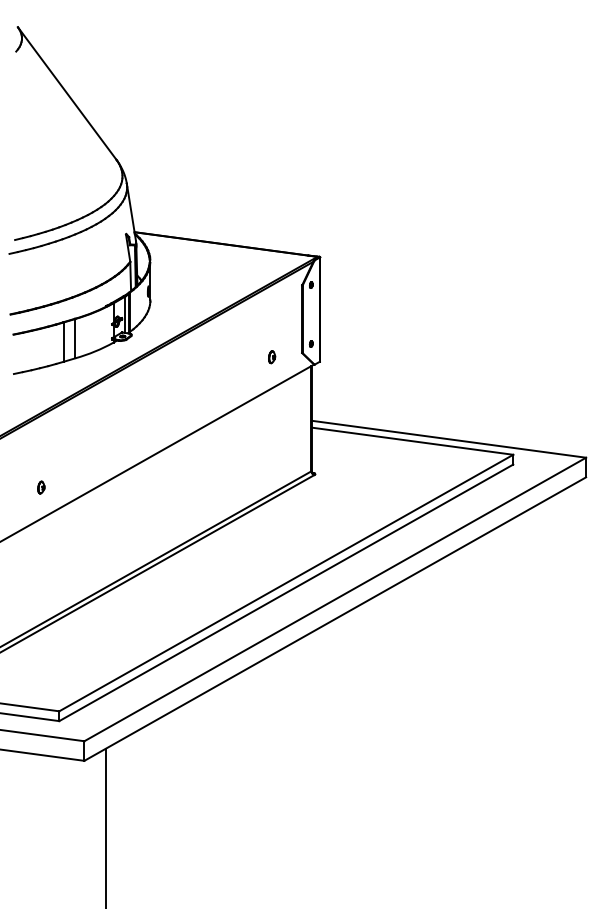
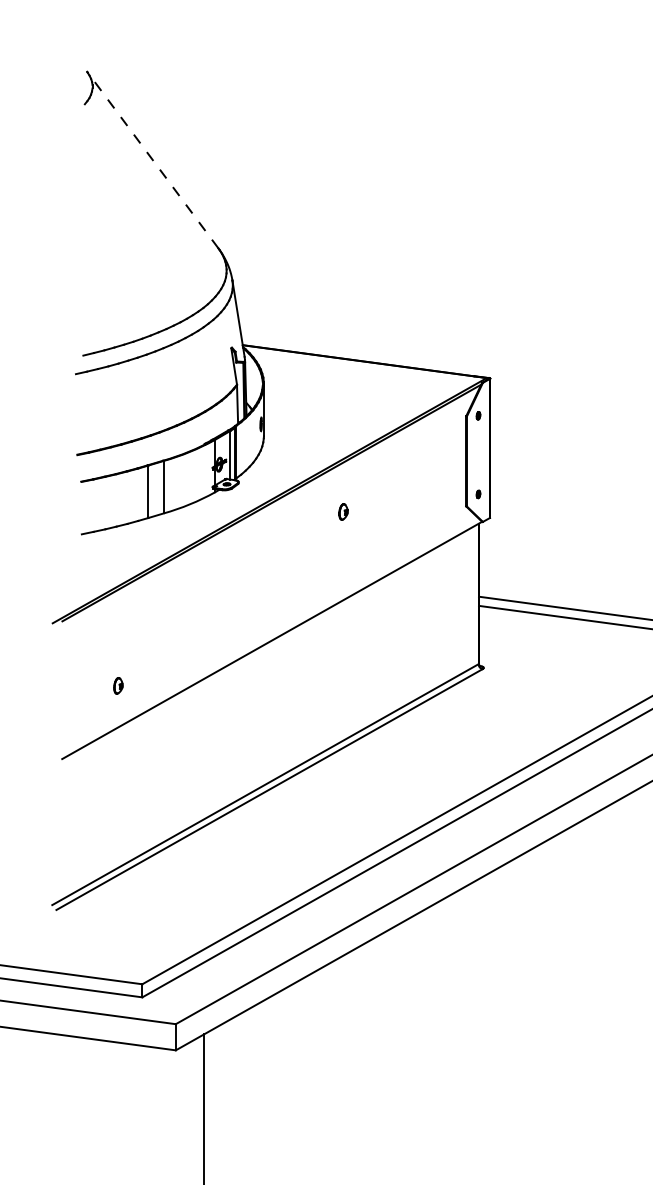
line: (67, 93) -> (153, 160), solid -> dashed
part: (272, 357) -> (344, 512), moved

